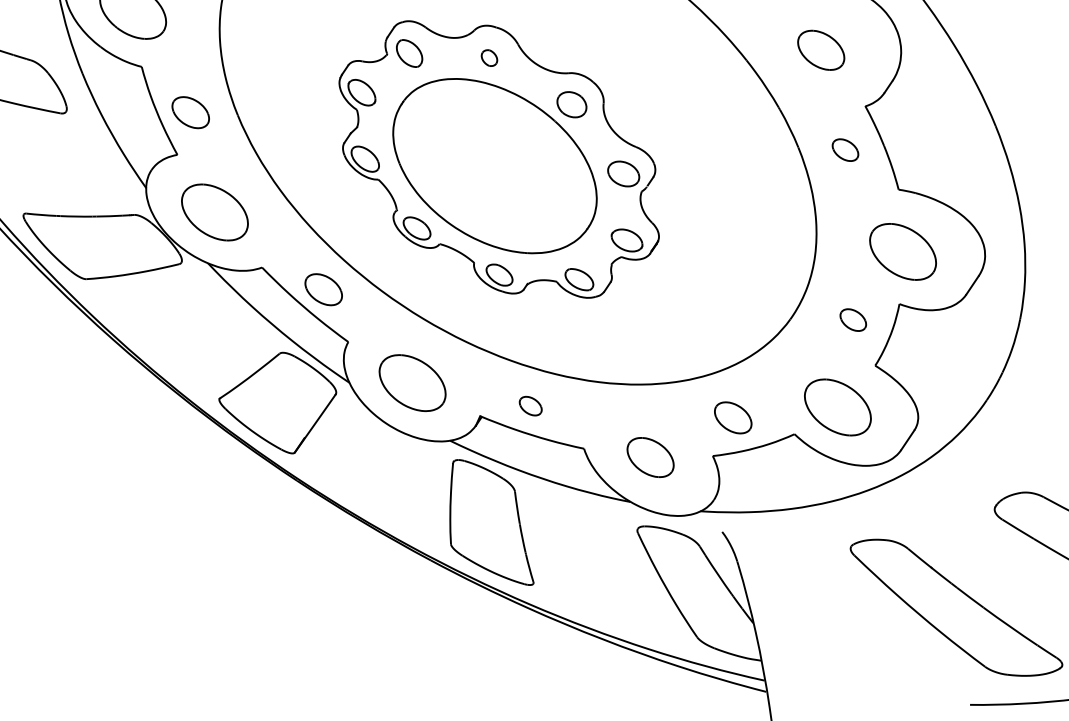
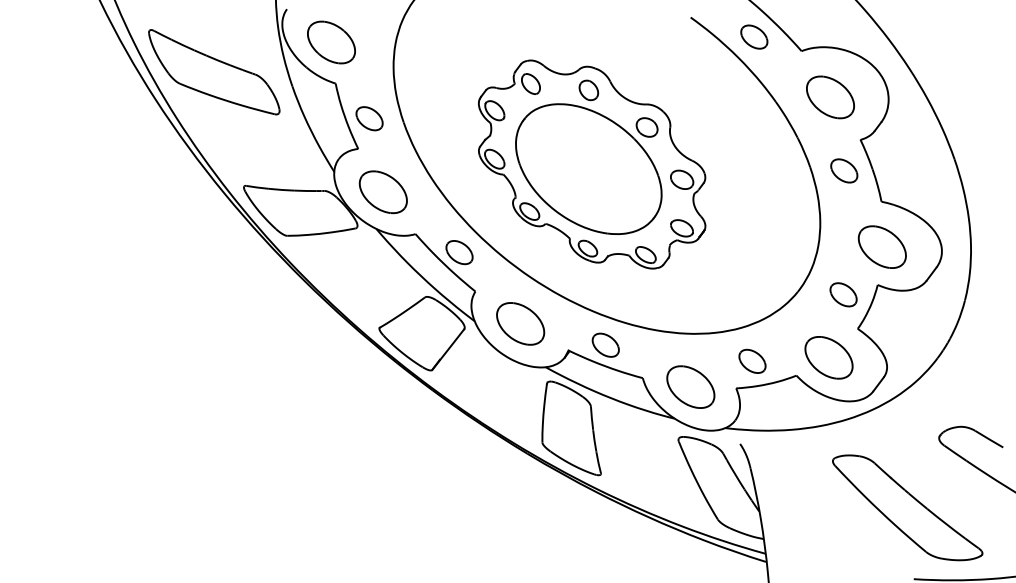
part: (821, 50) -> (830, 97), size x1.43
part: (488, 58) -> (588, 90), size x1.67
part: (845, 149) -> (844, 170), size x1.43
part: (853, 319) -> (843, 294), size x1.43
part: (530, 405) -> (605, 344), size x1.67
part: (650, 456) -> (690, 386), size x1.43

